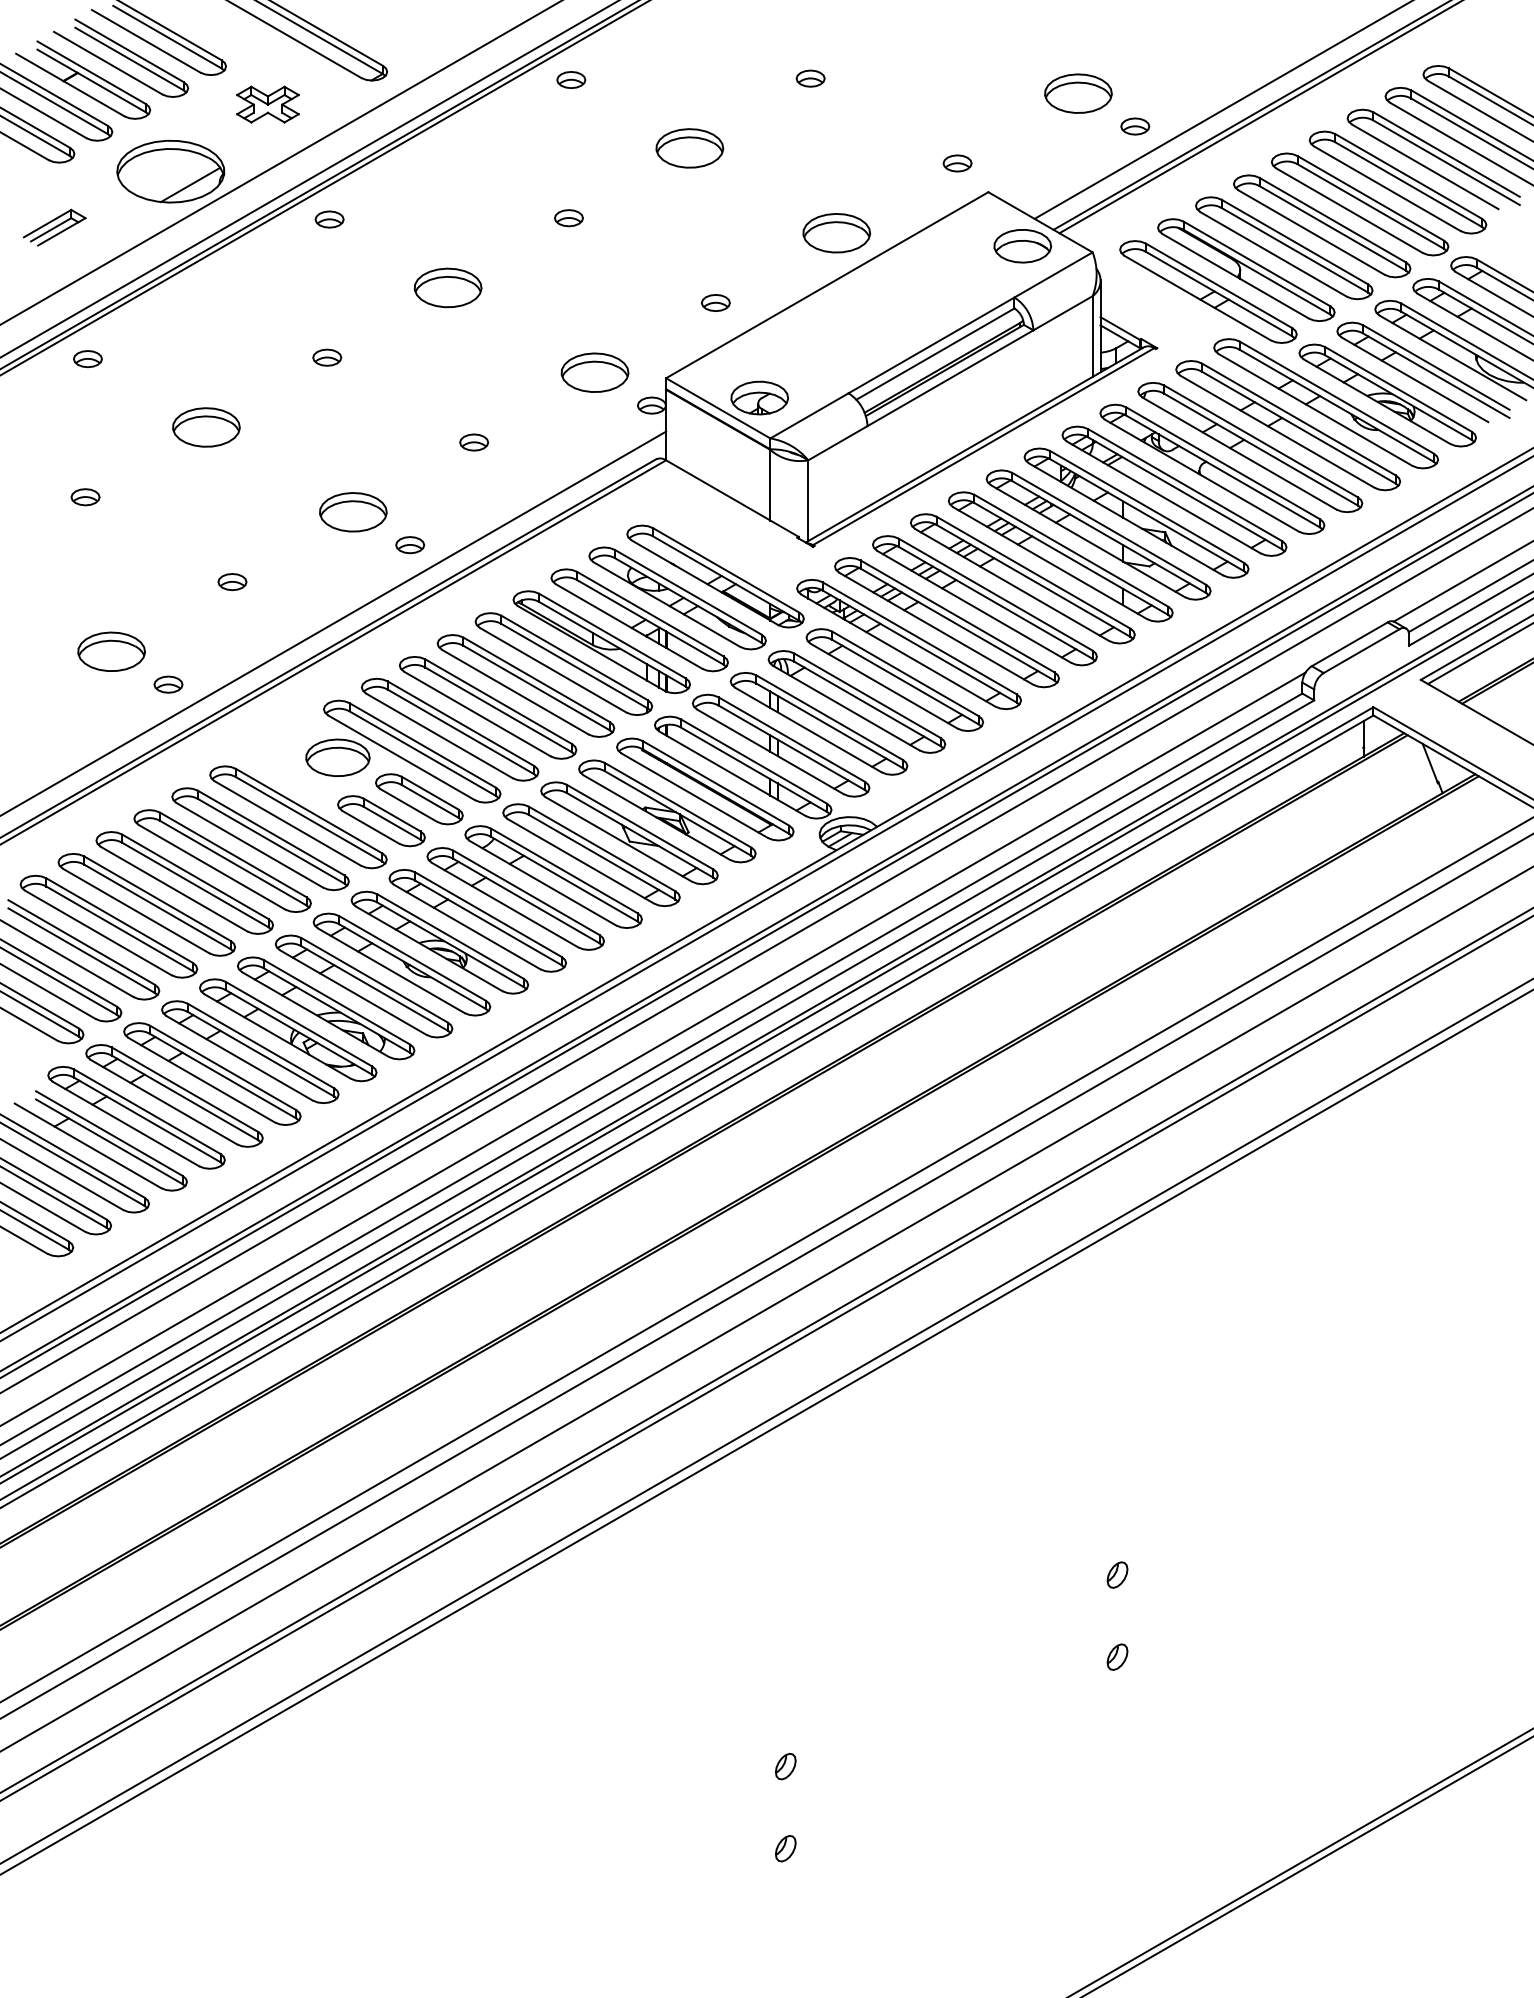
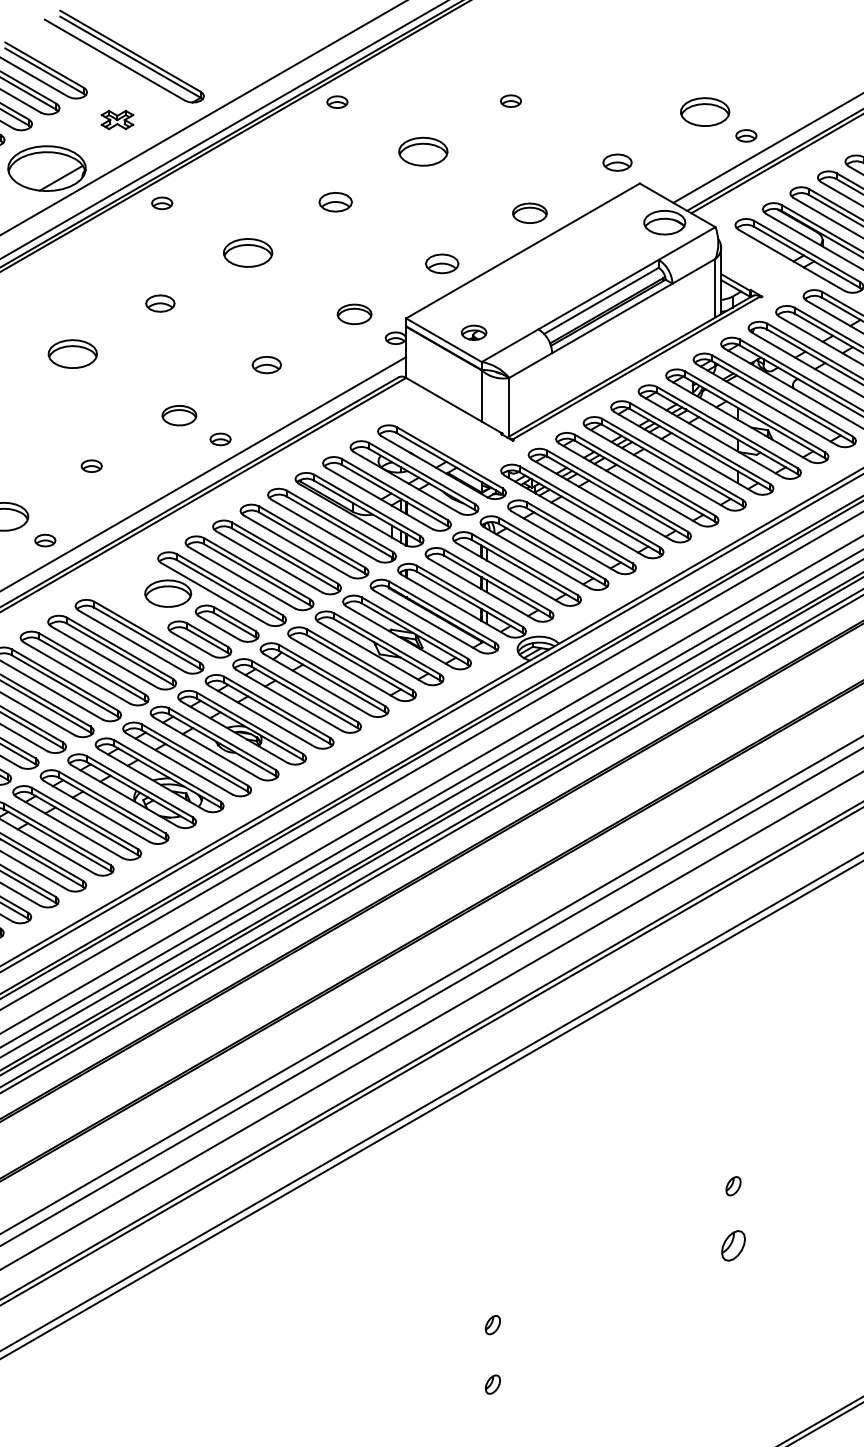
part: (267, 104) -> (117, 119), size x0.7
part: (957, 163) -> (617, 162), size x1.4
part: (568, 218) -> (335, 202), size x1.6
part: (836, 233) -> (529, 213), size x0.7
part: (715, 302) -> (441, 263), size x1.6
part: (327, 357) -> (160, 303), size x1.4
part: (594, 372) -> (354, 314), size x0.7
part: (759, 397) -> (473, 332), size x0.6
part: (474, 442) -> (267, 365), size x1.4
part: (353, 512) -> (179, 415), size x0.7
part: (1117, 1656) -> (733, 1245), size x1.6

